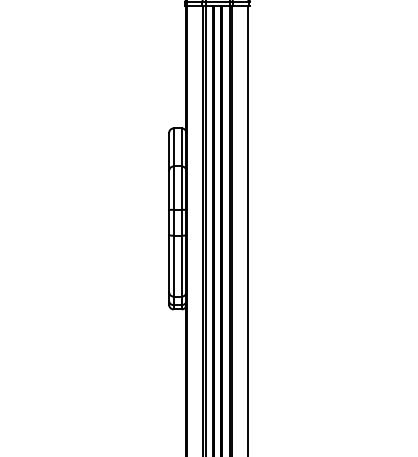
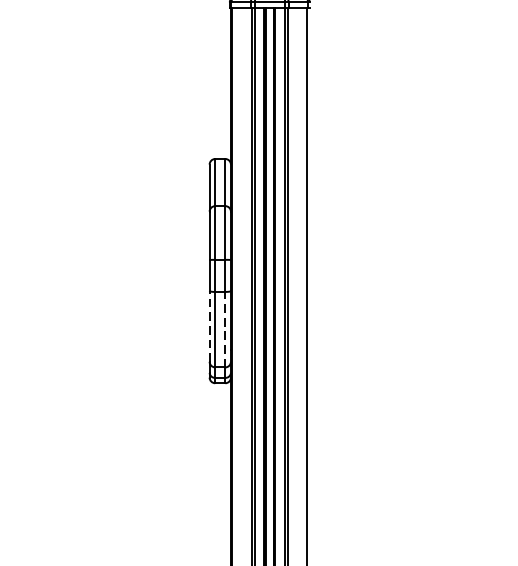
line: (169, 263) -> (210, 326), solid -> dashed
line: (181, 265) -> (224, 328), solid -> dashed

